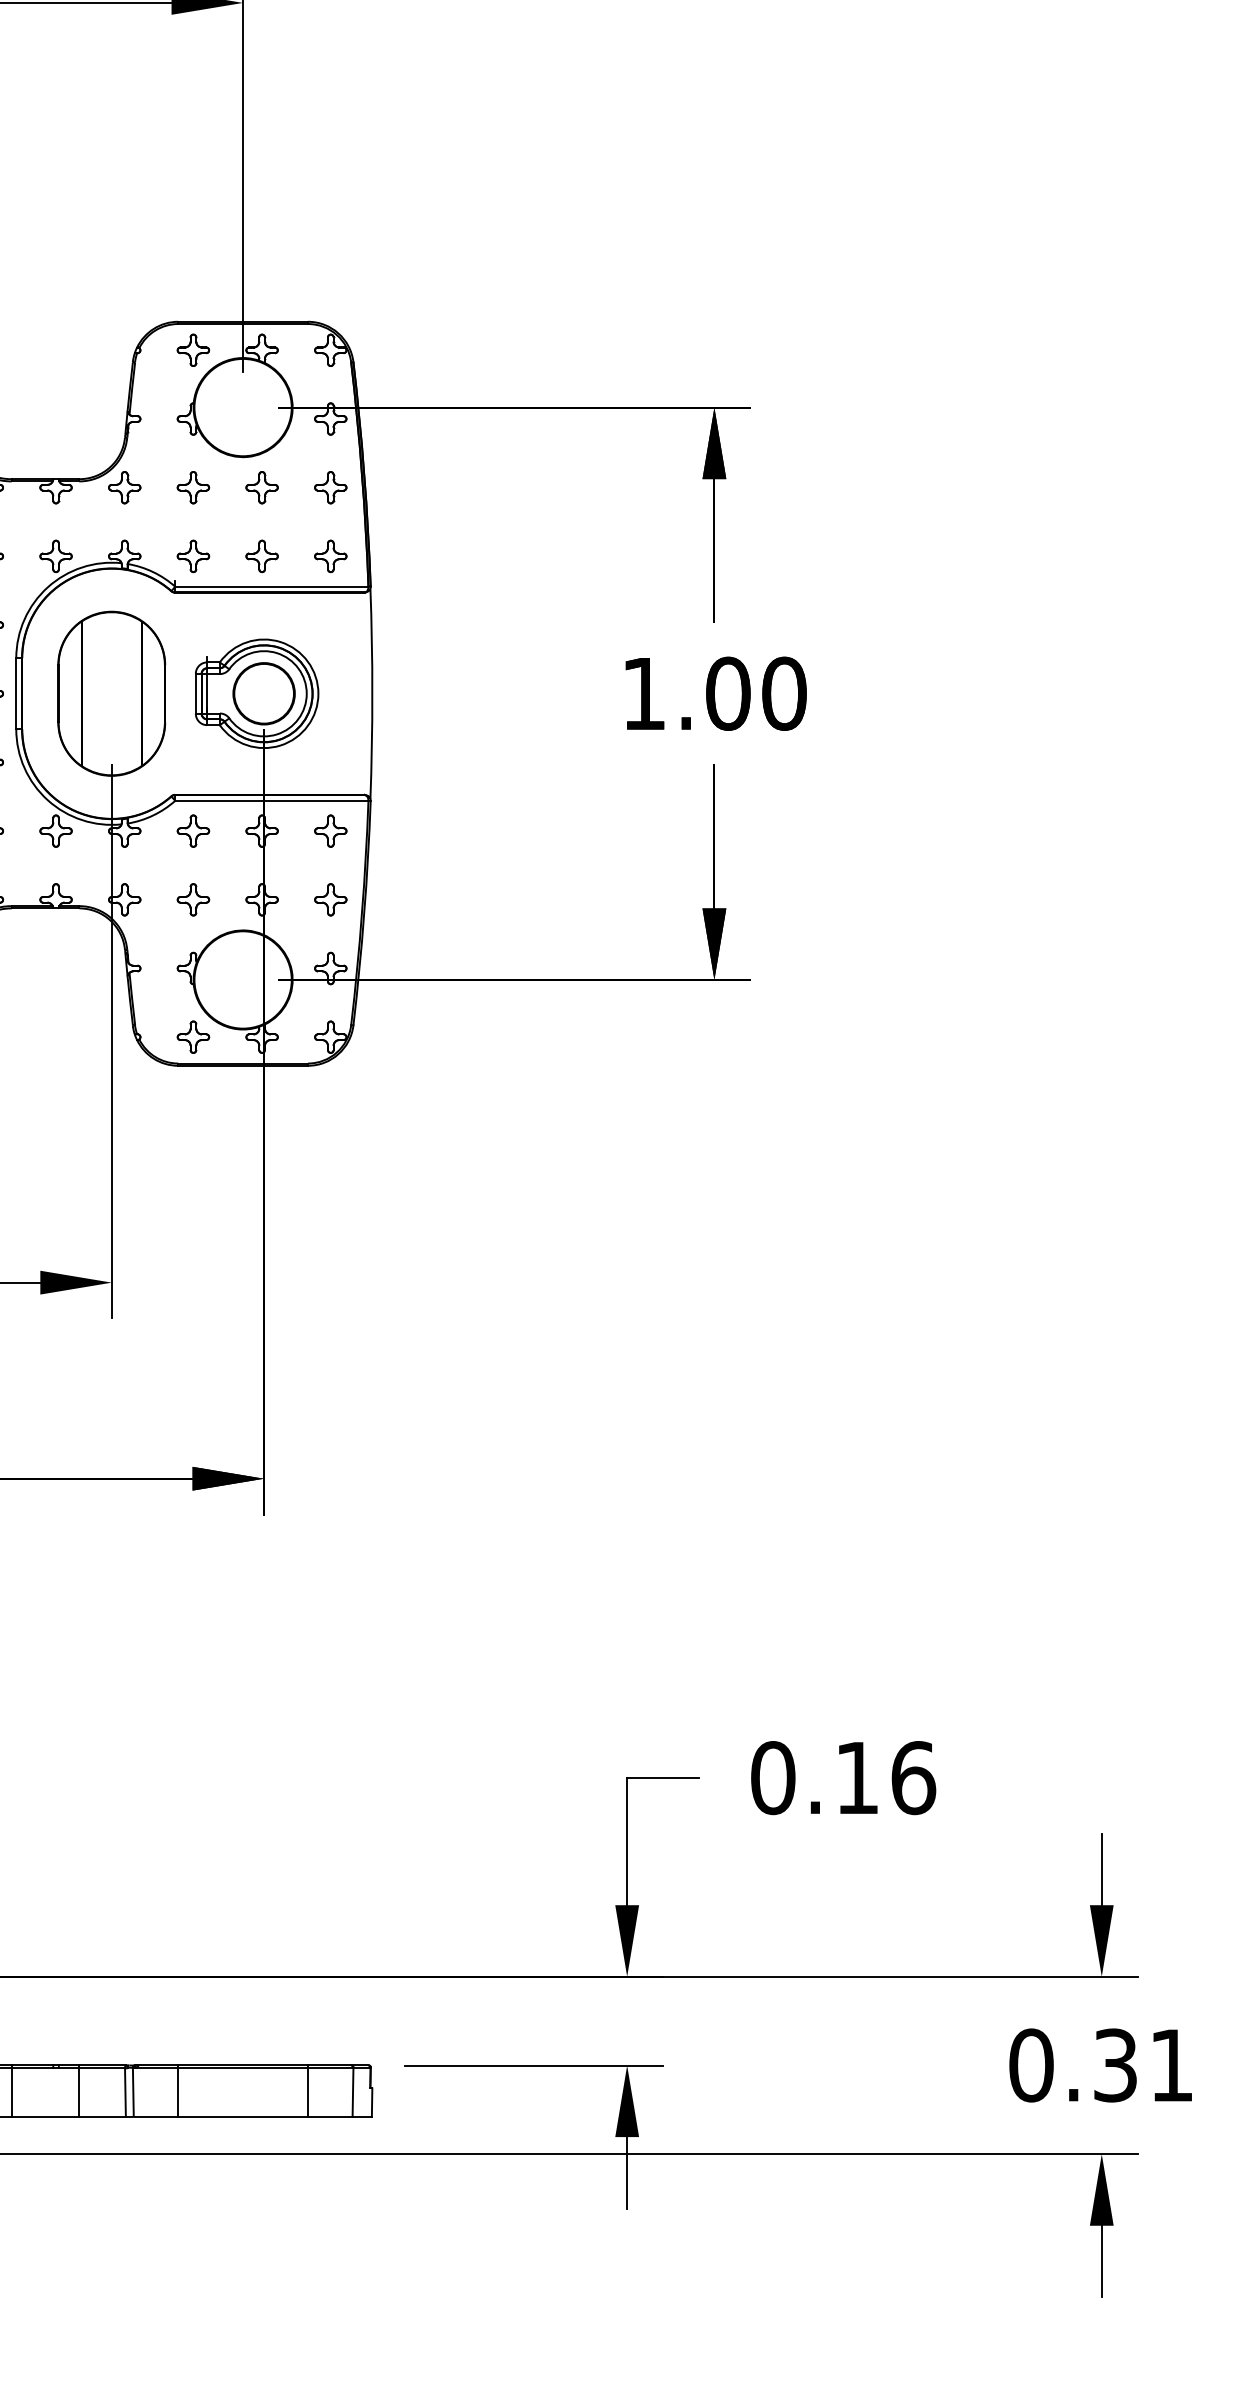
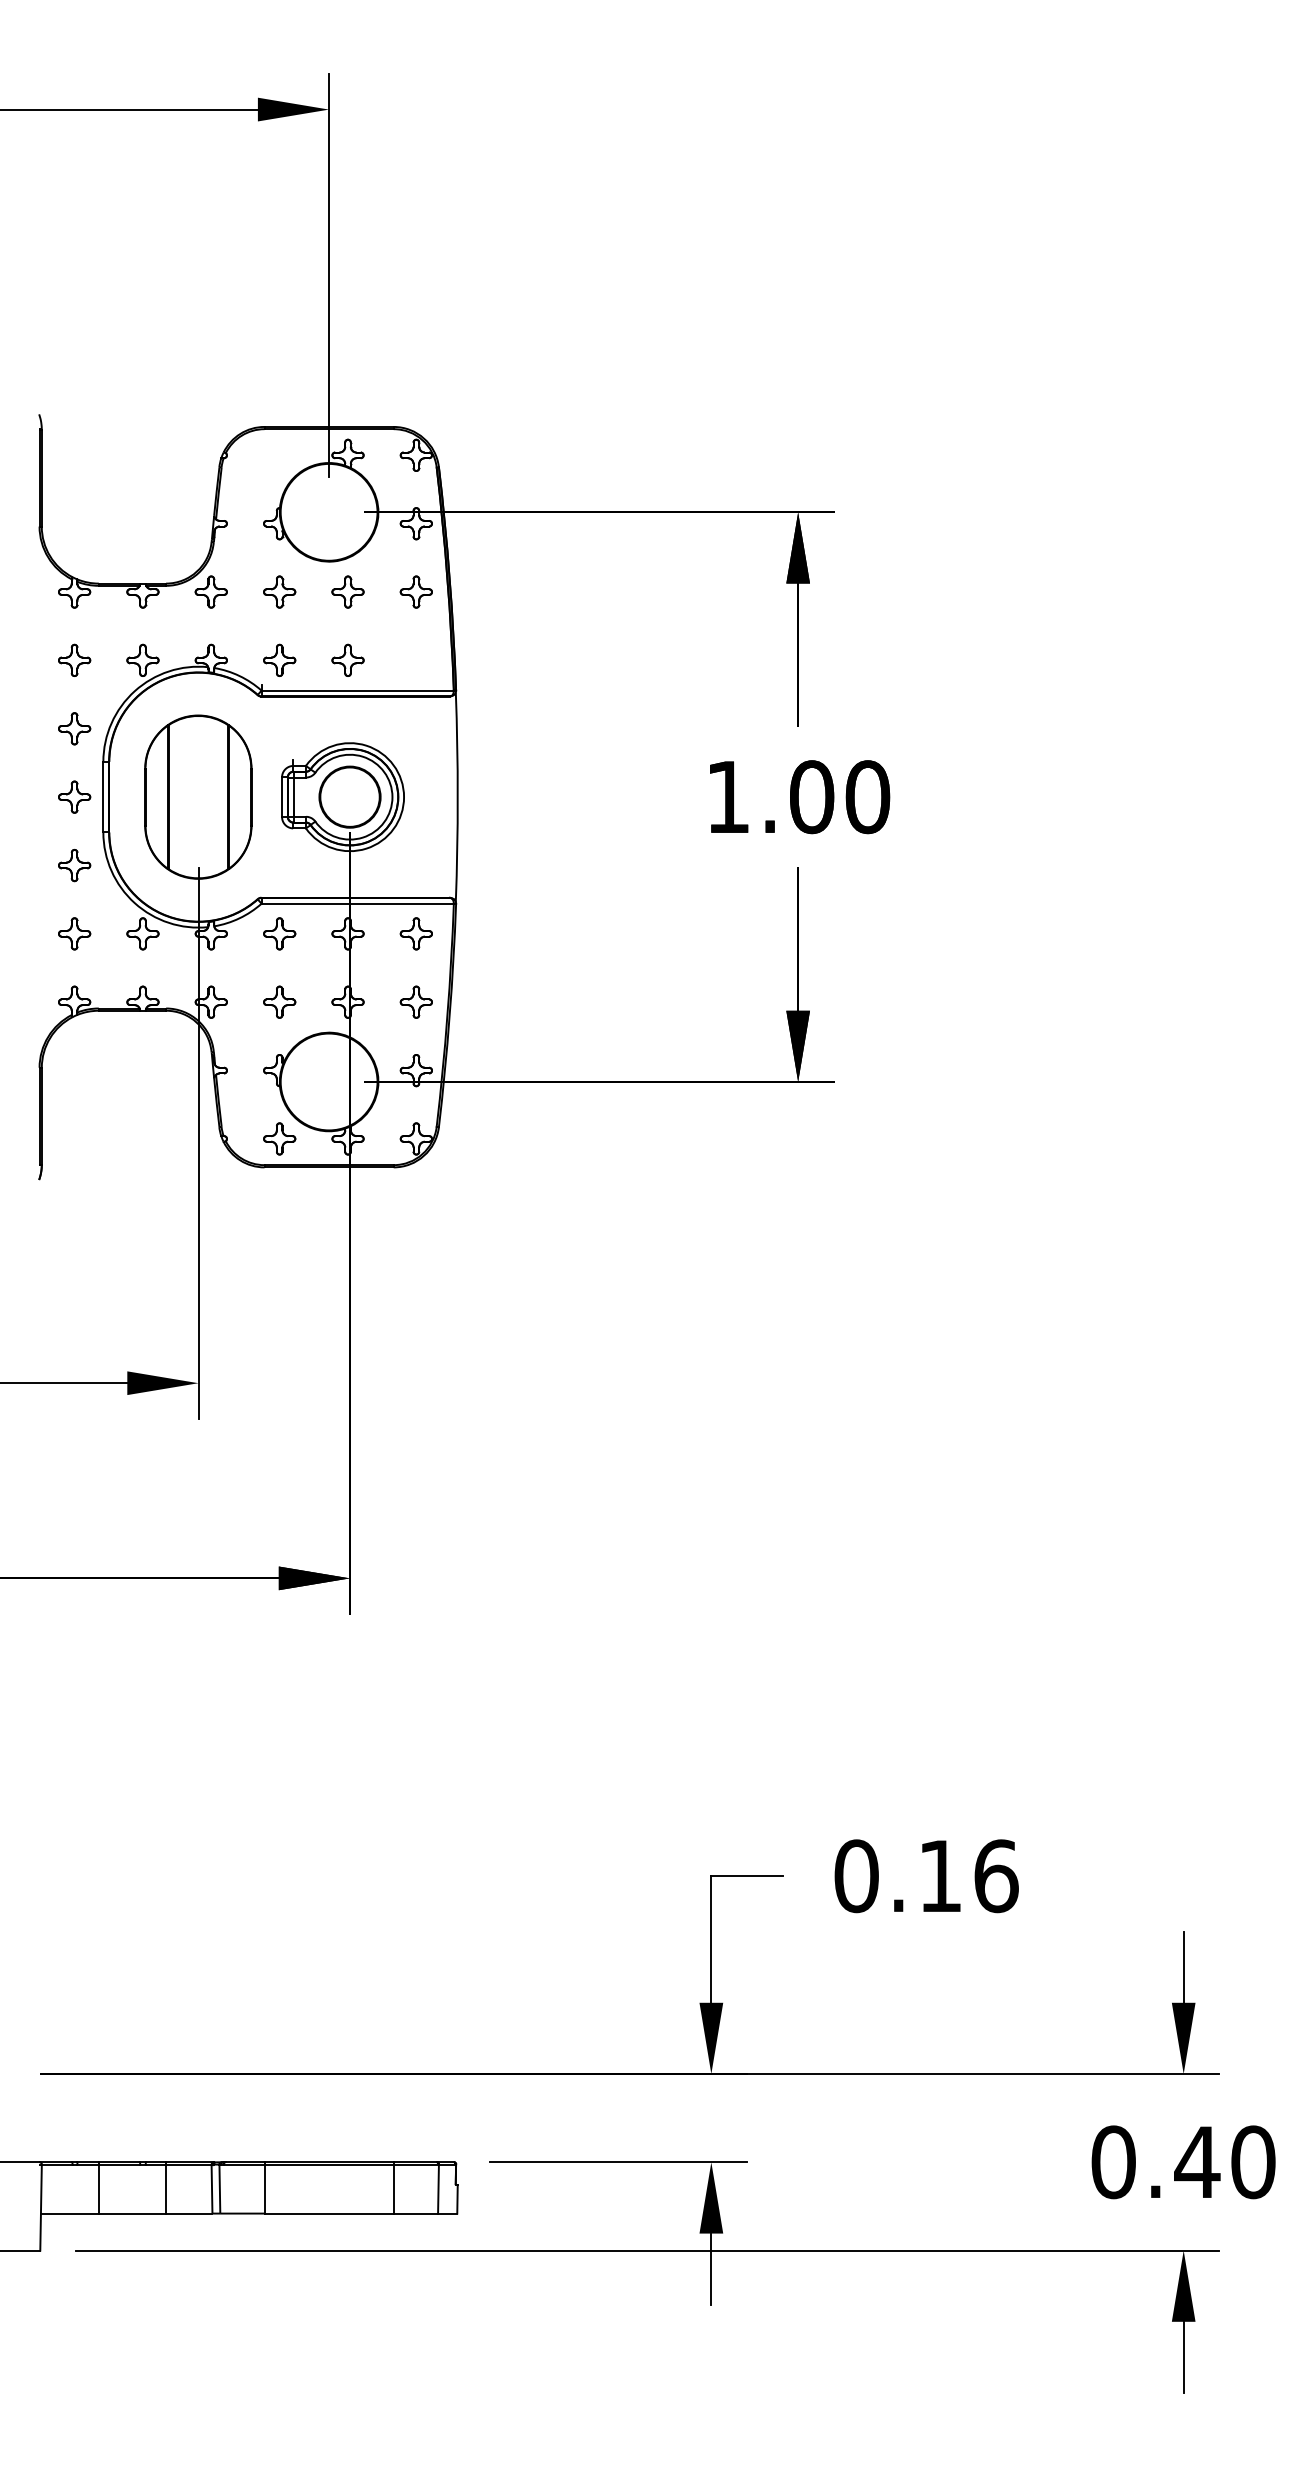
part: (193, 349) -> (279, 454), removed
part: (329, 555) -> (415, 659), removed
text: (1142, 2065) -> (1224, 2162), 0.31 -> 0.40

